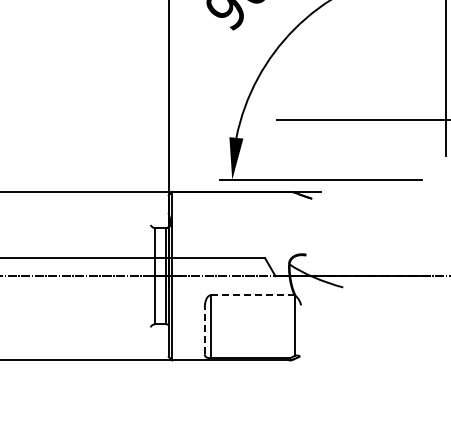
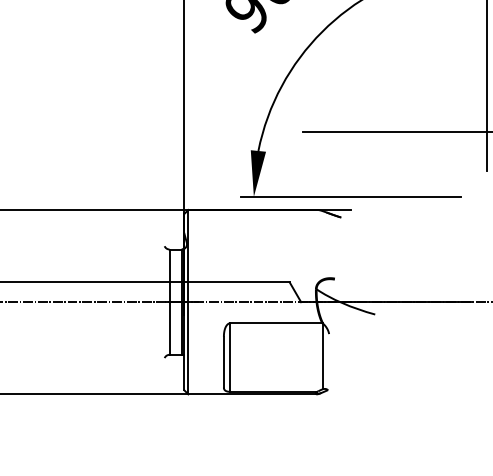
line: (252, 295) -> (276, 323), dashed -> solid
line: (204, 330) -> (223, 361), dashed -> solid

